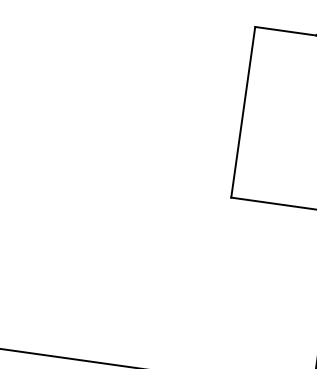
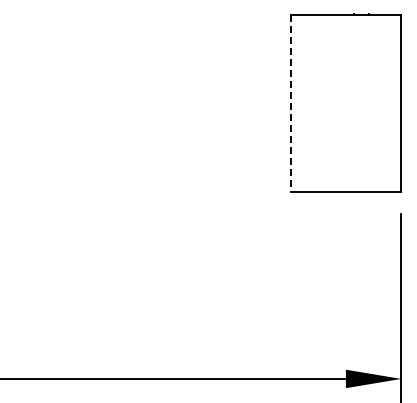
line: (243, 112) -> (290, 103), solid -> dashed

